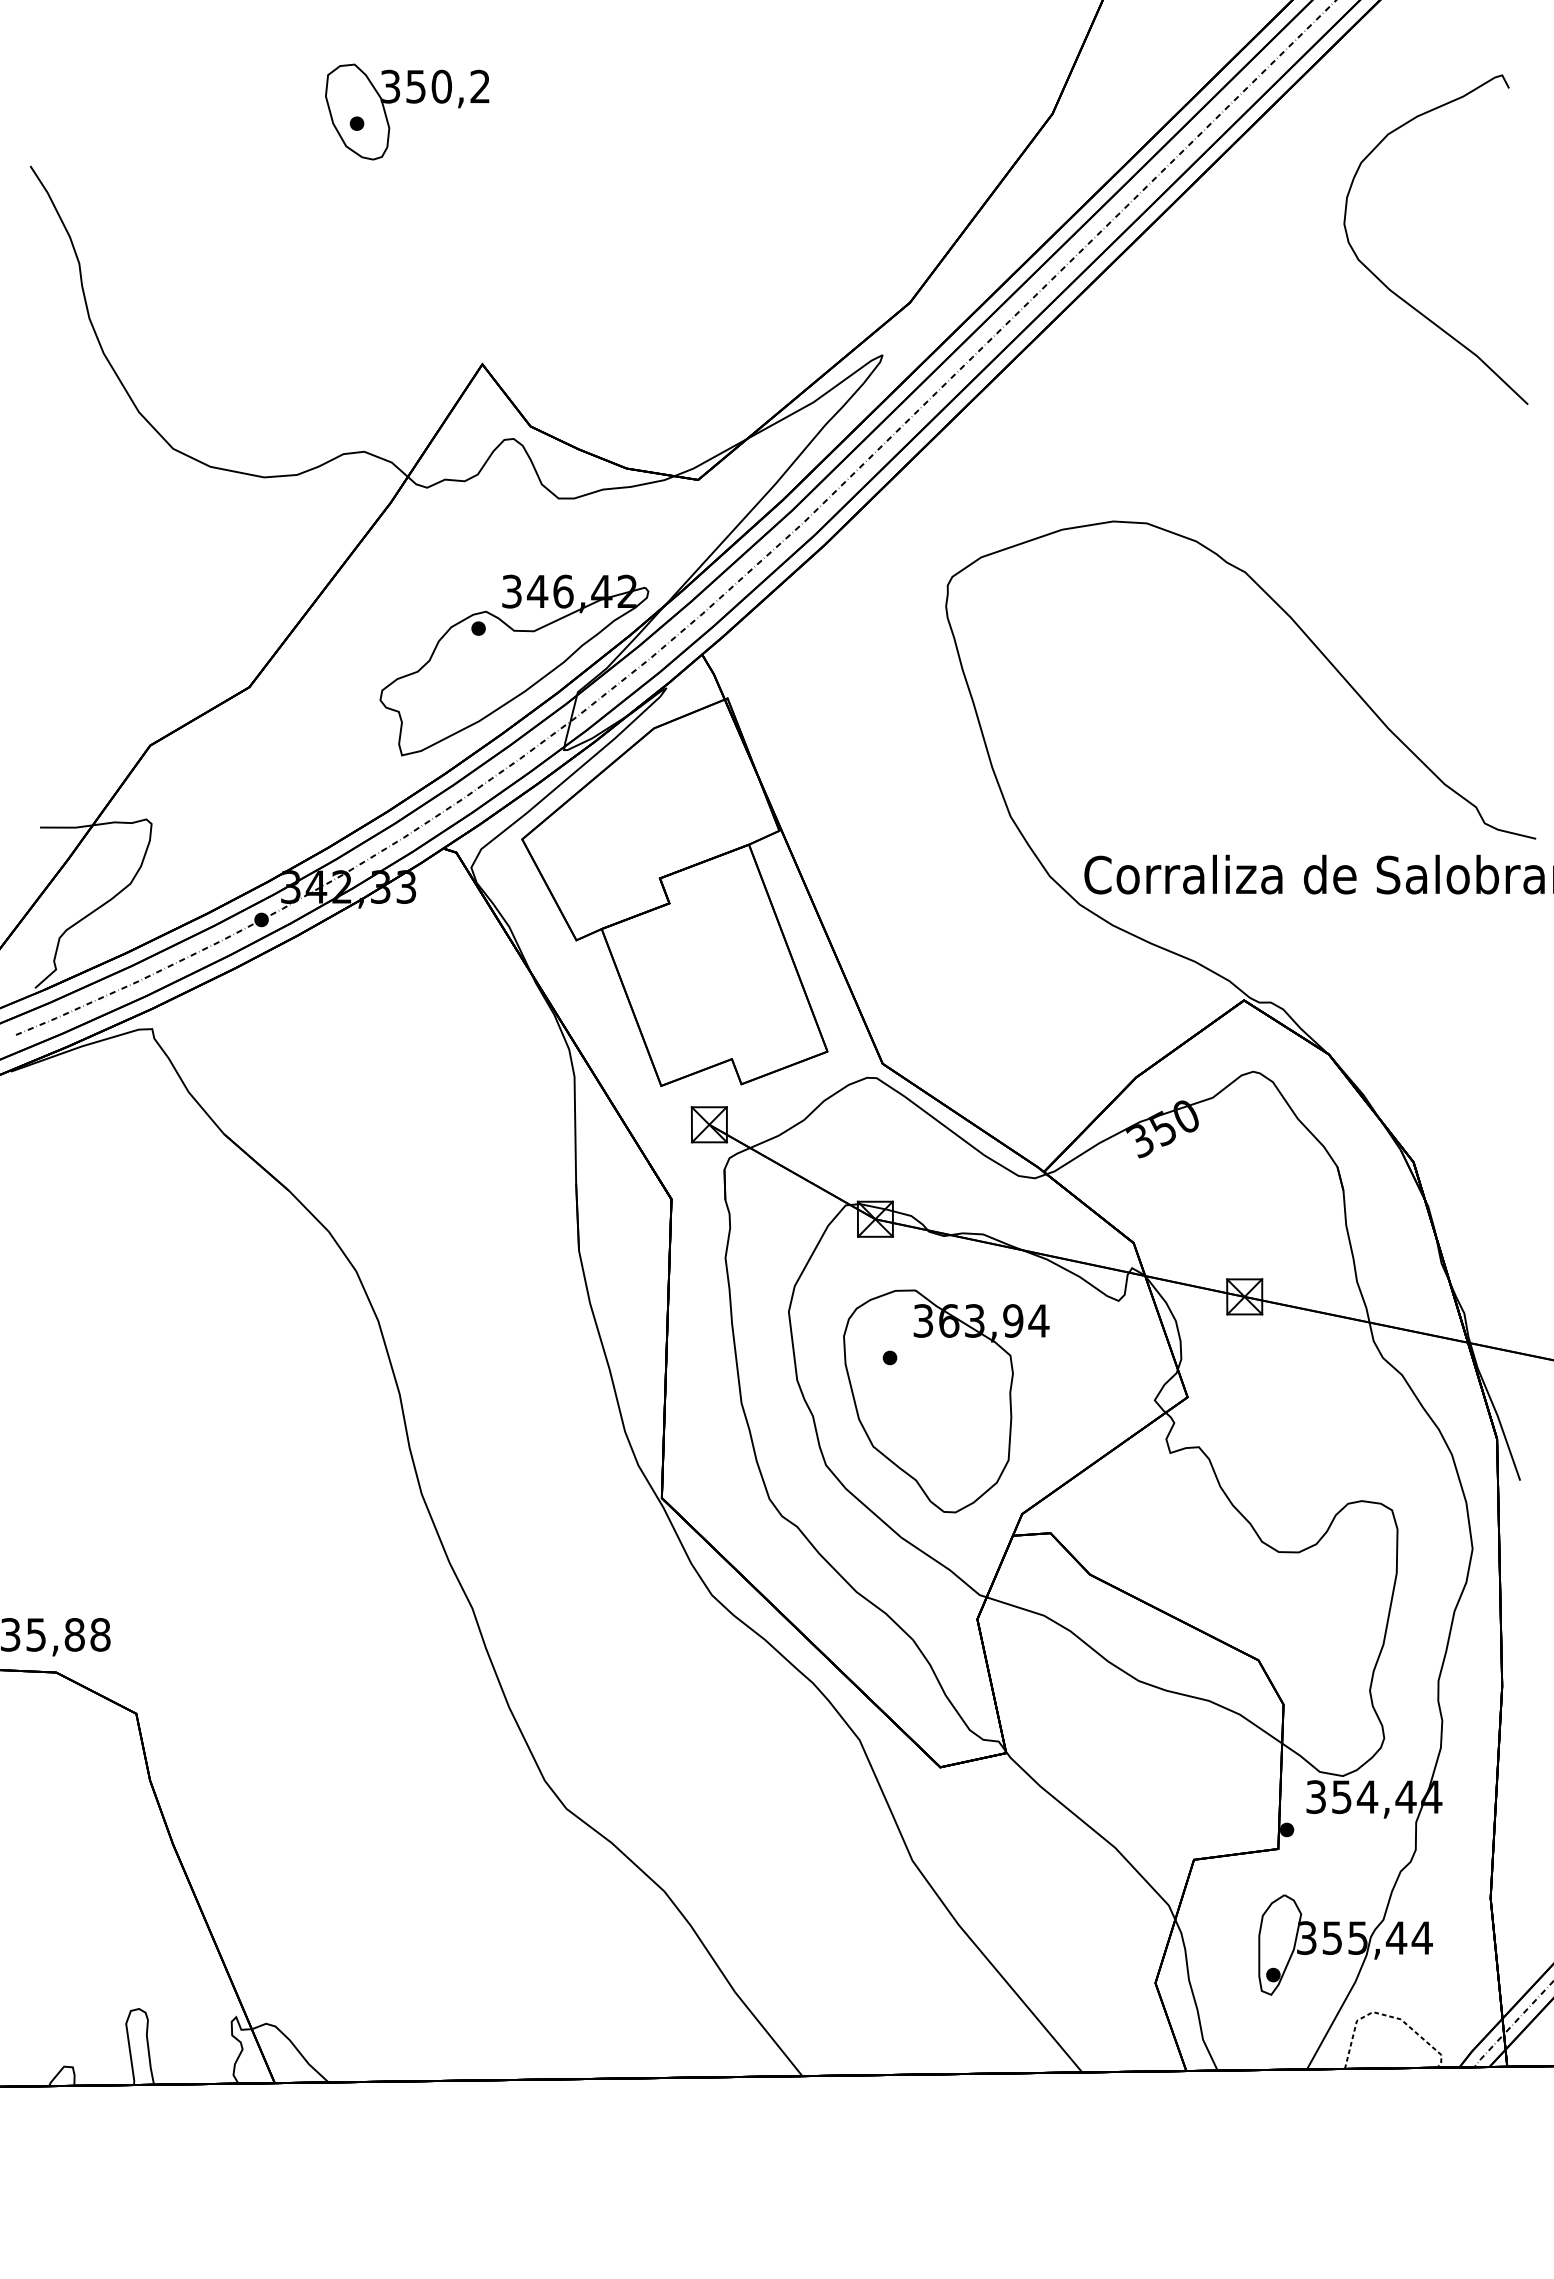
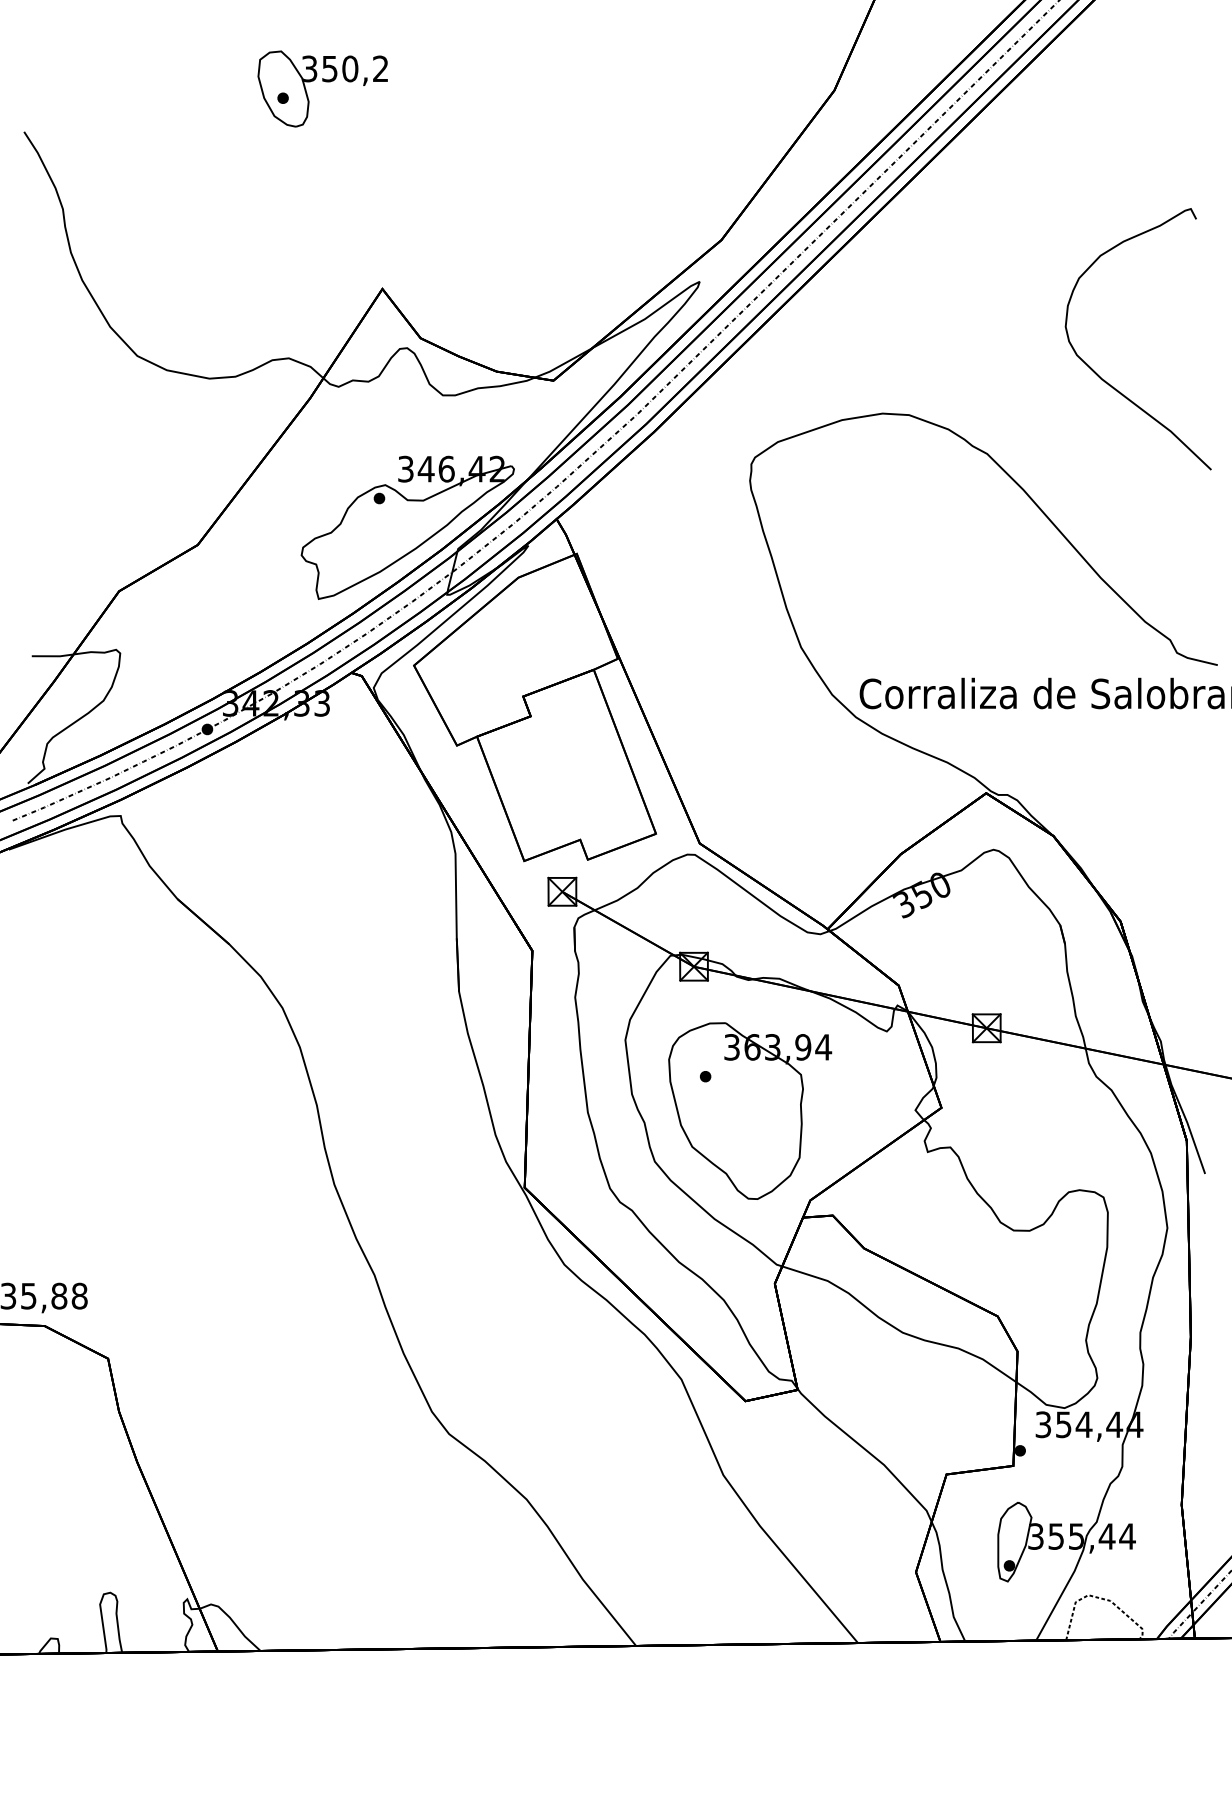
curve: (1396, 293) -> (1107, 381), moved

